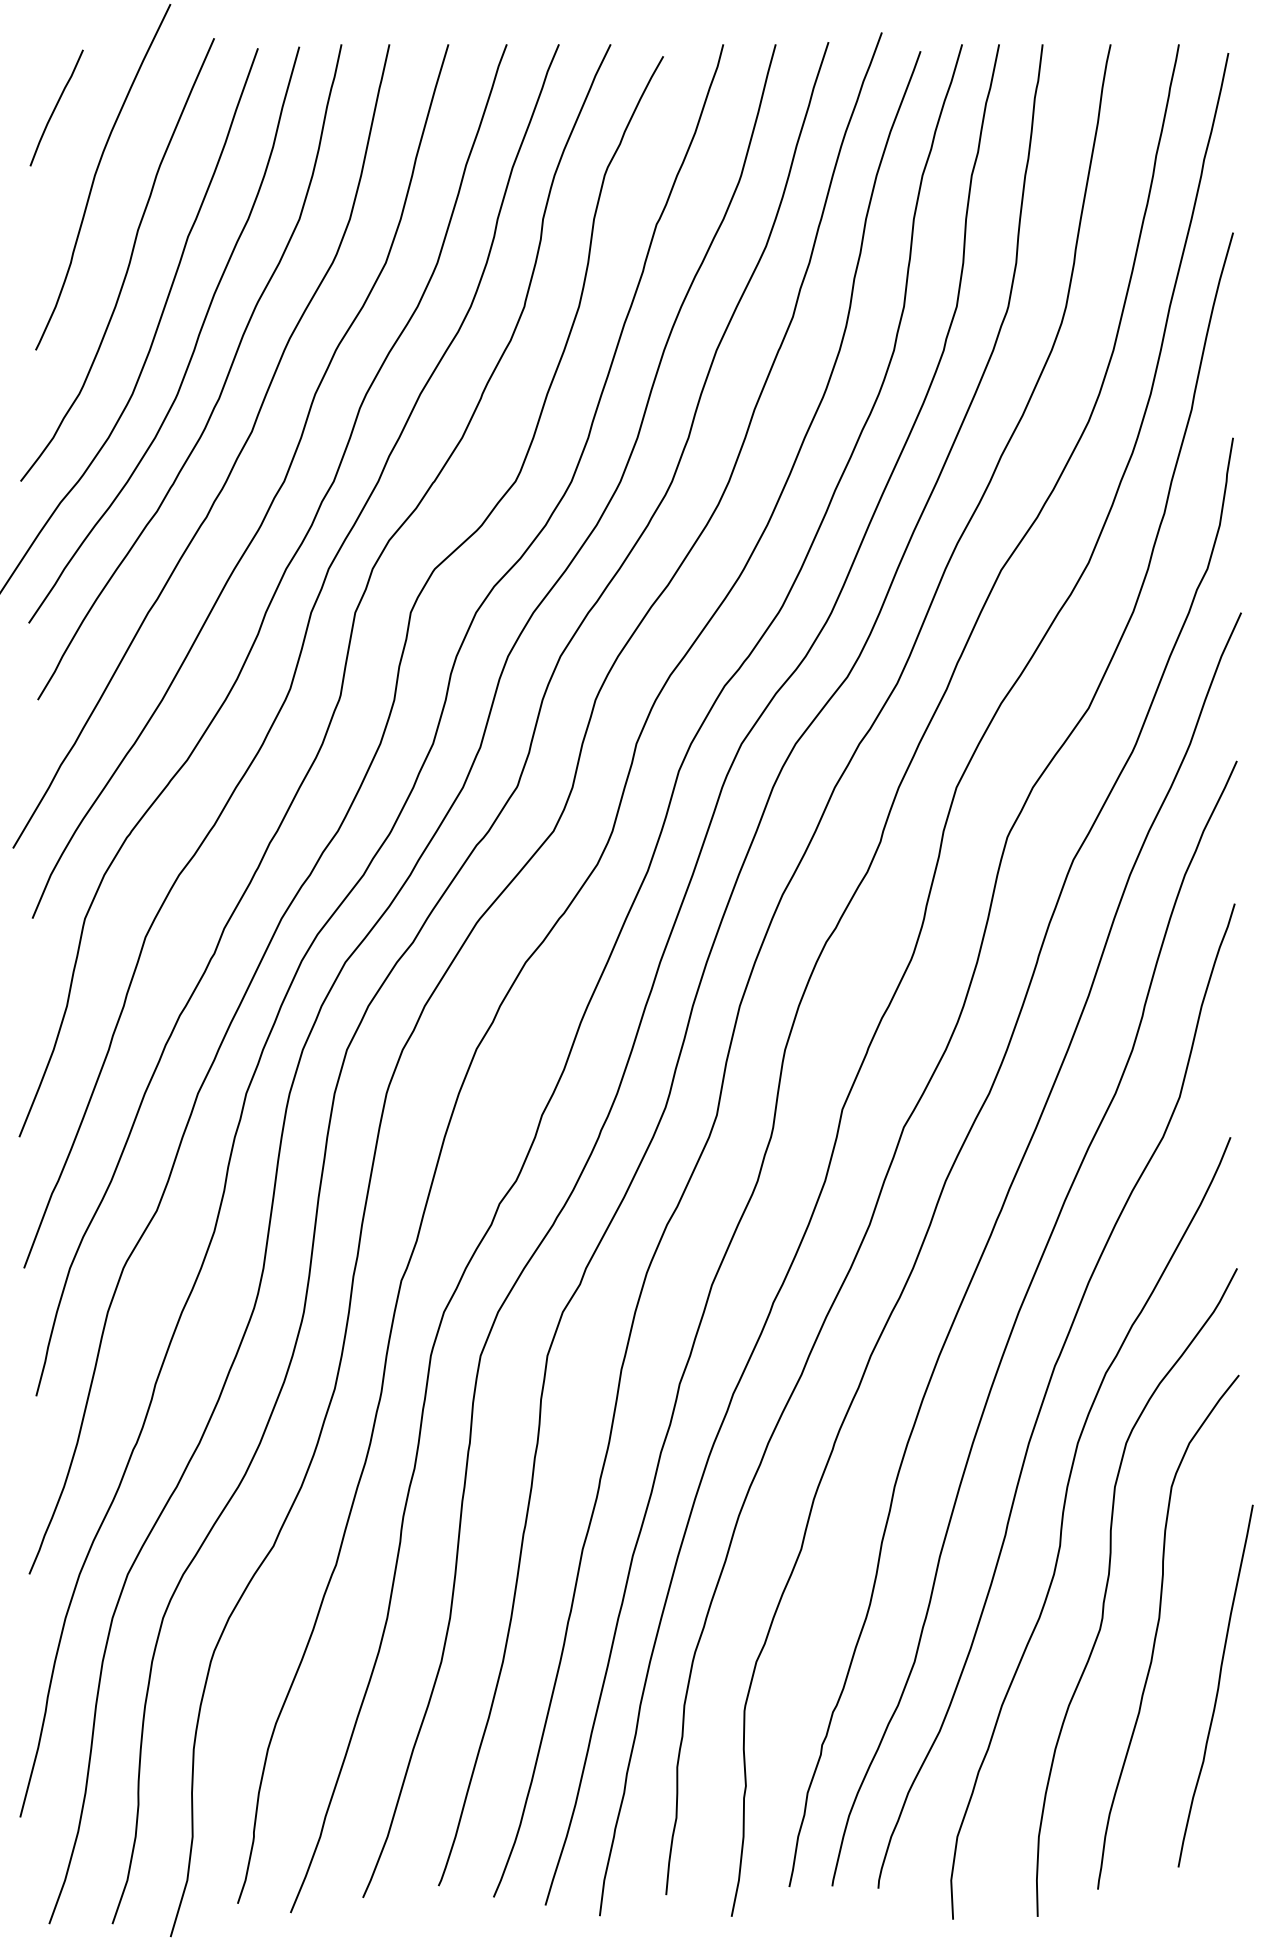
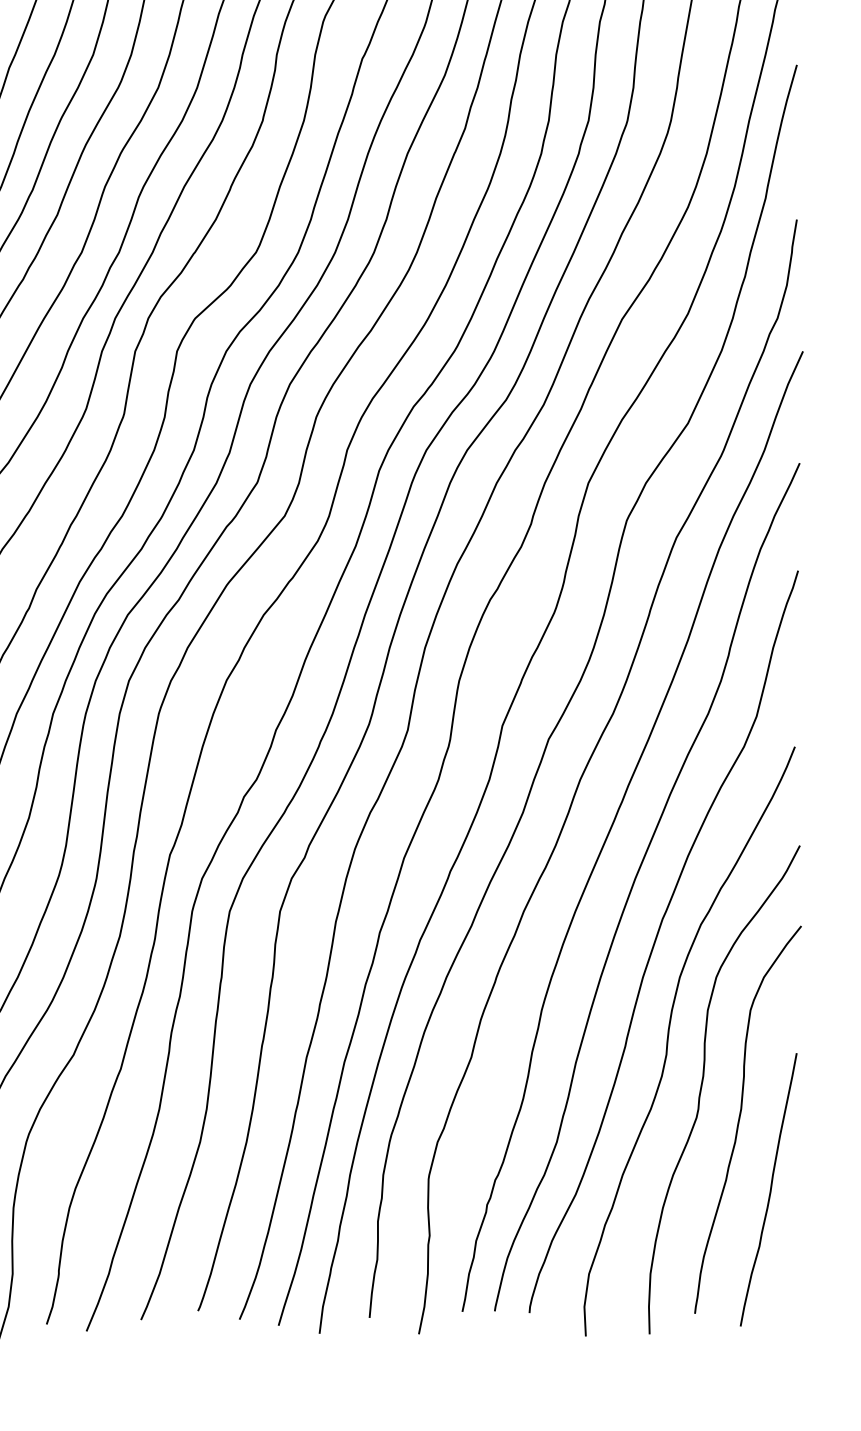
curve: (1217, 1685) -> (770, 1189), moved

